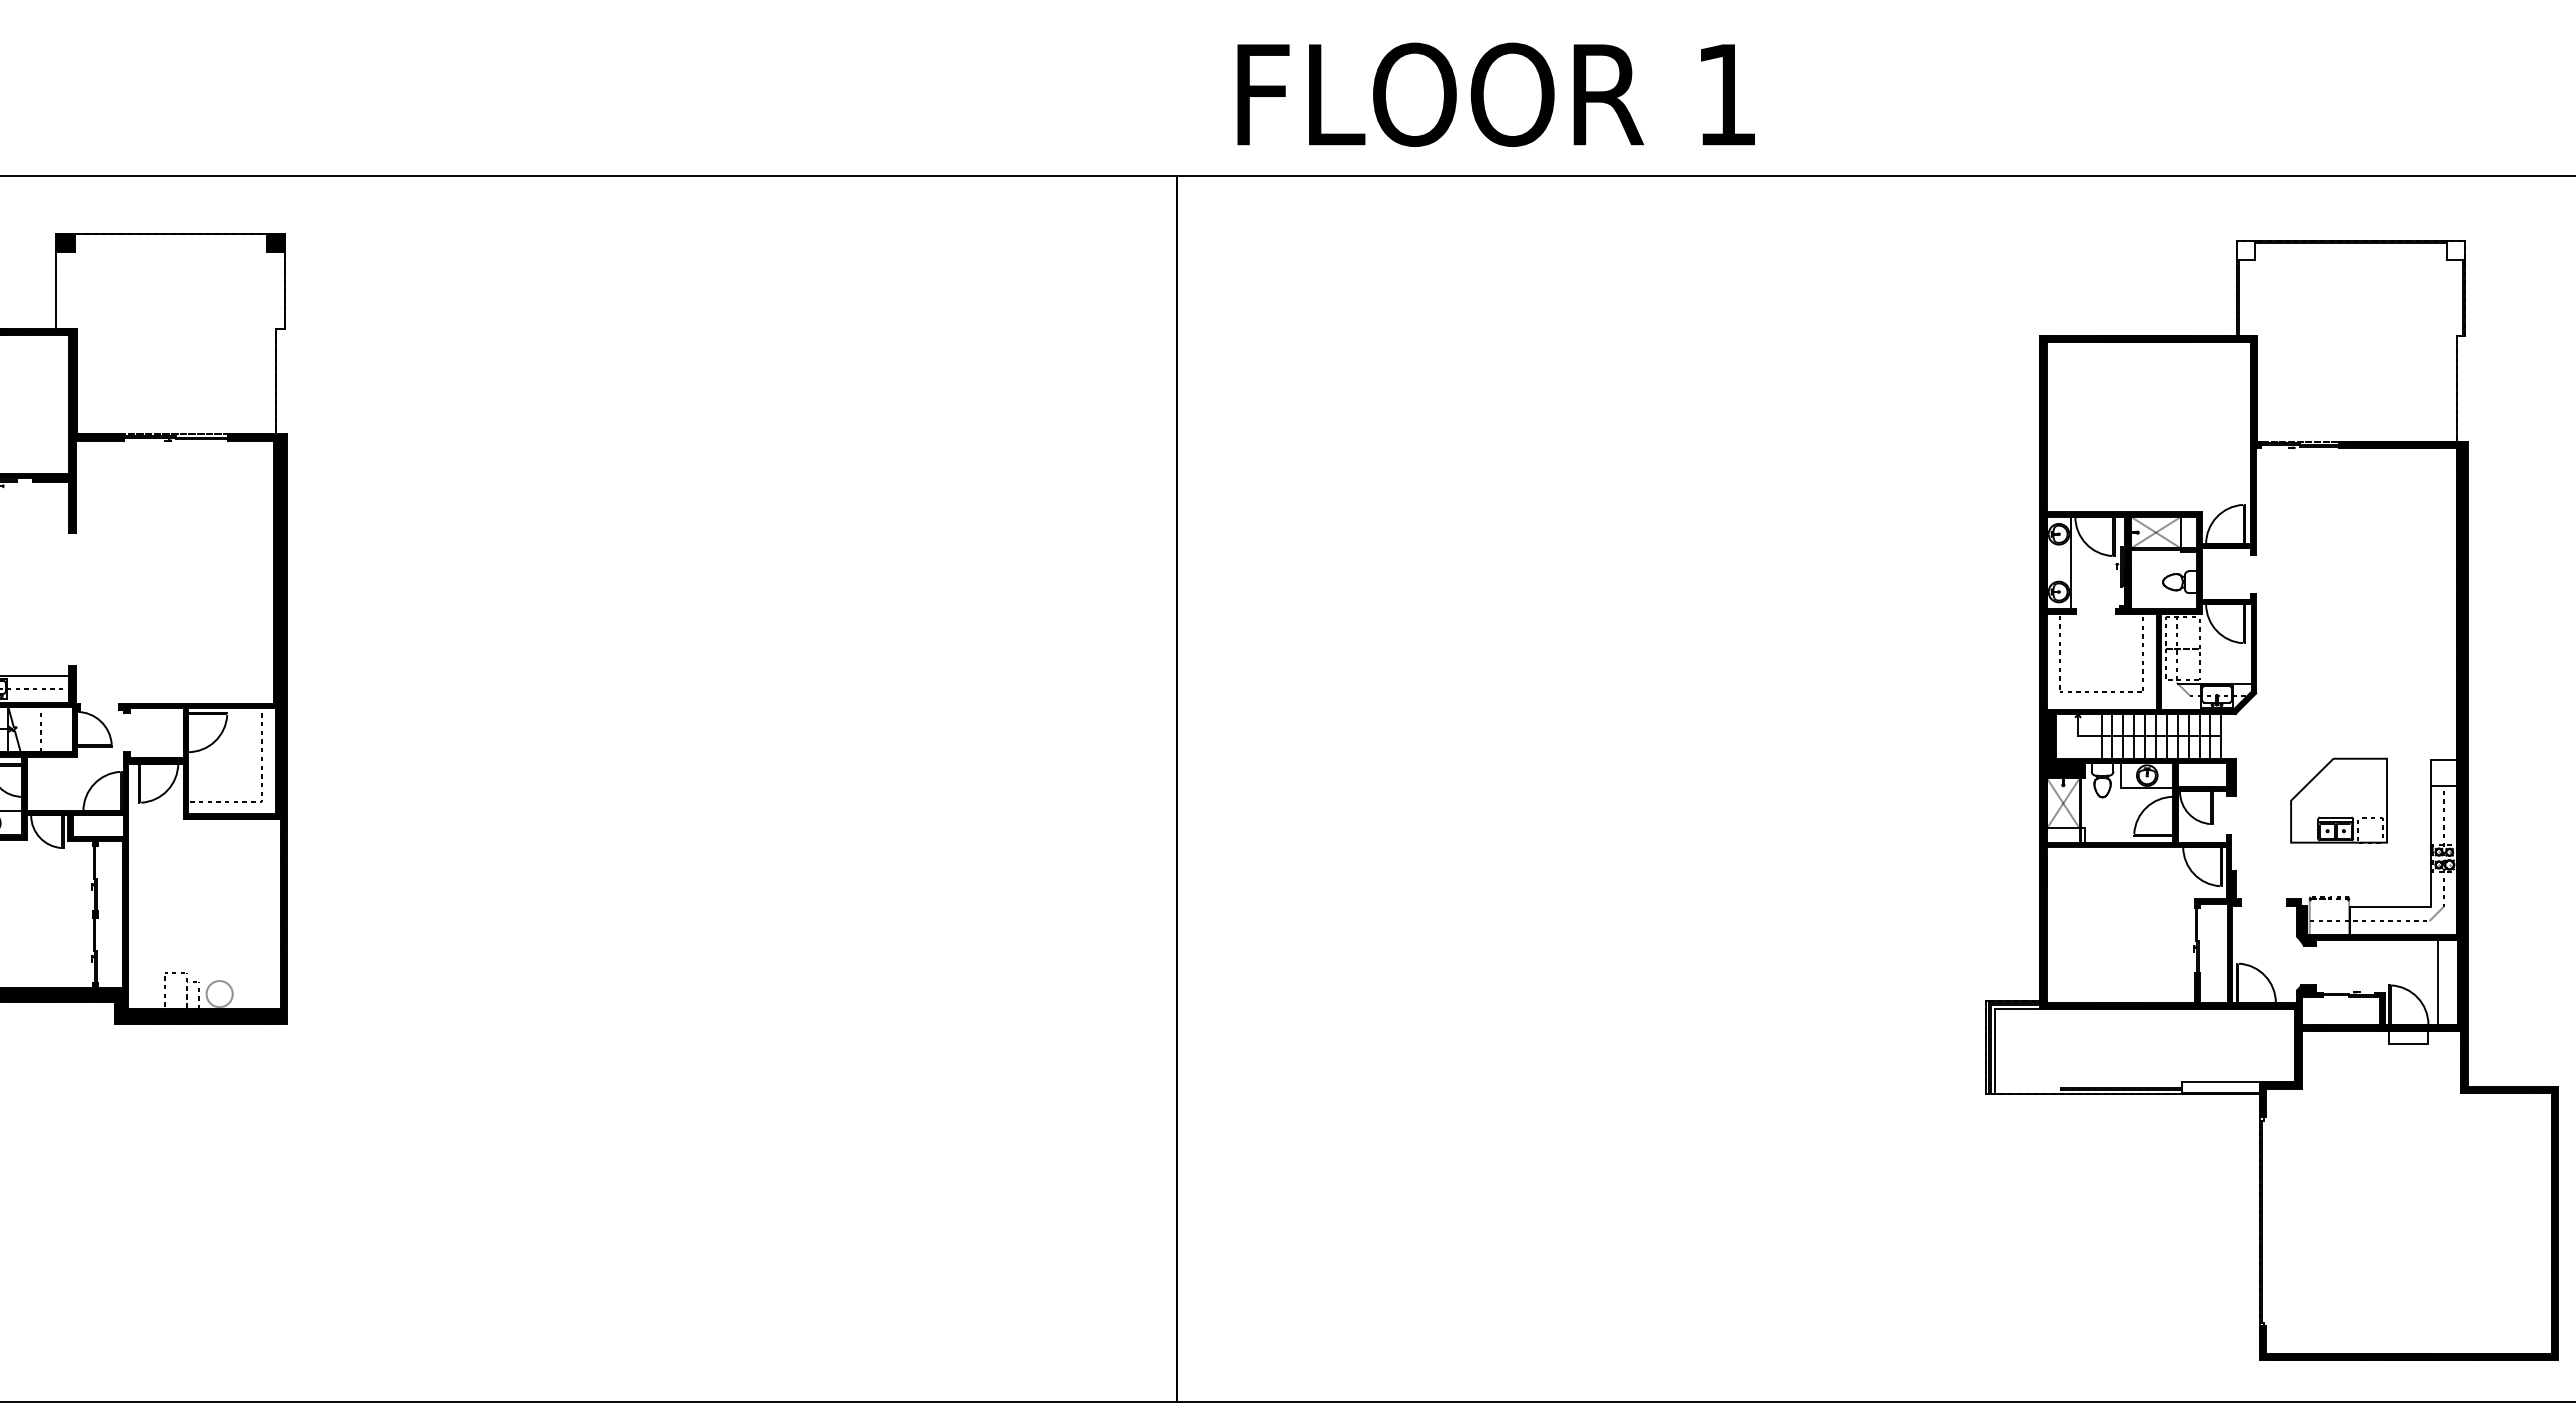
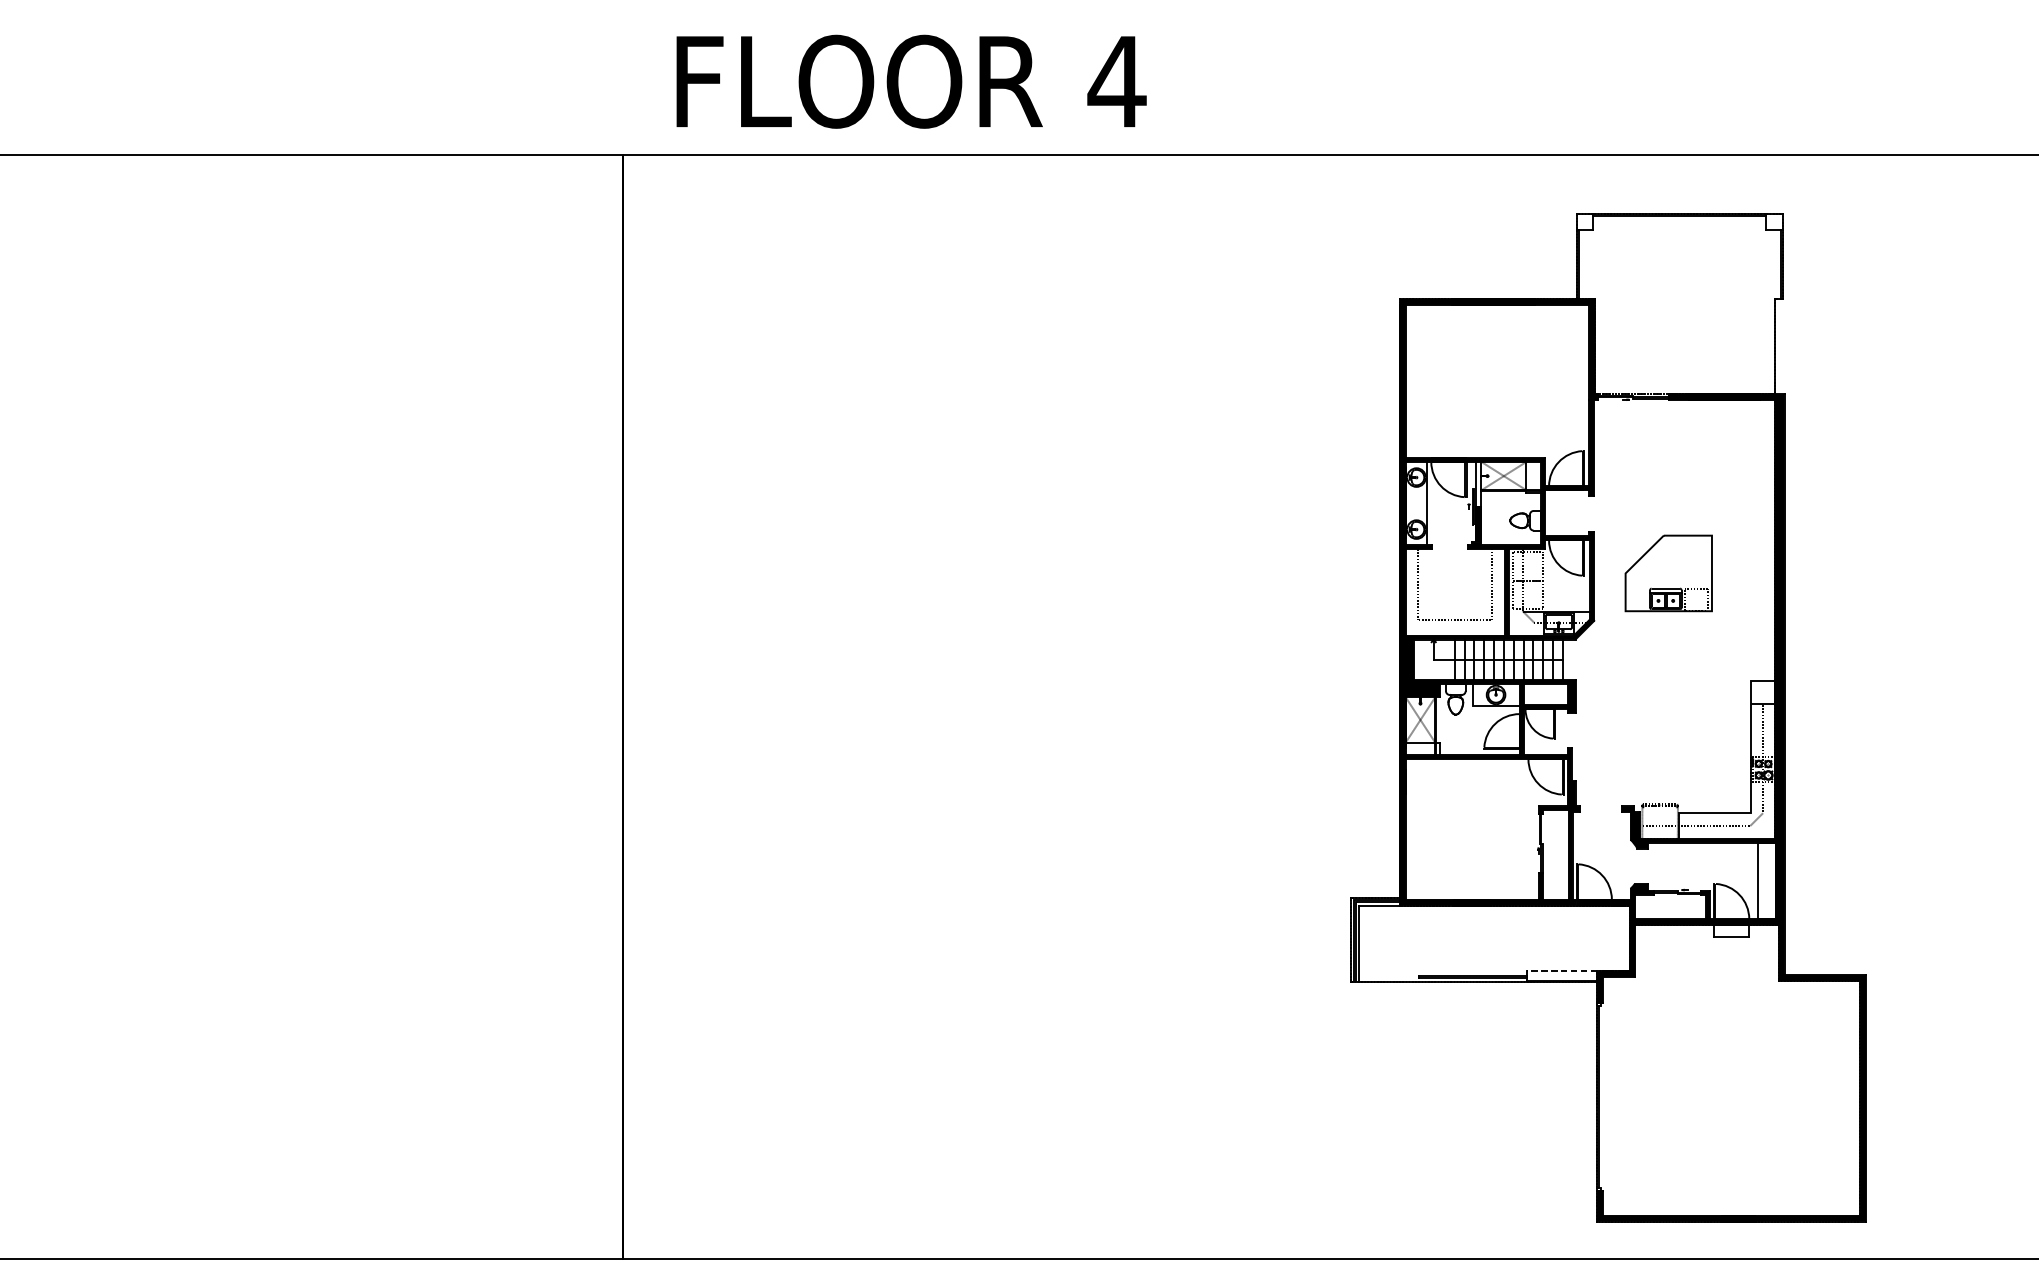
text: (1726, 94) -> (1117, 81), 1 -> 4
fill: (2127, 541) -> (1478, 484), removed
part: (2338, 800) -> (1668, 573), moved
line: (2220, 1082) -> (1562, 971), solid -> dashed

